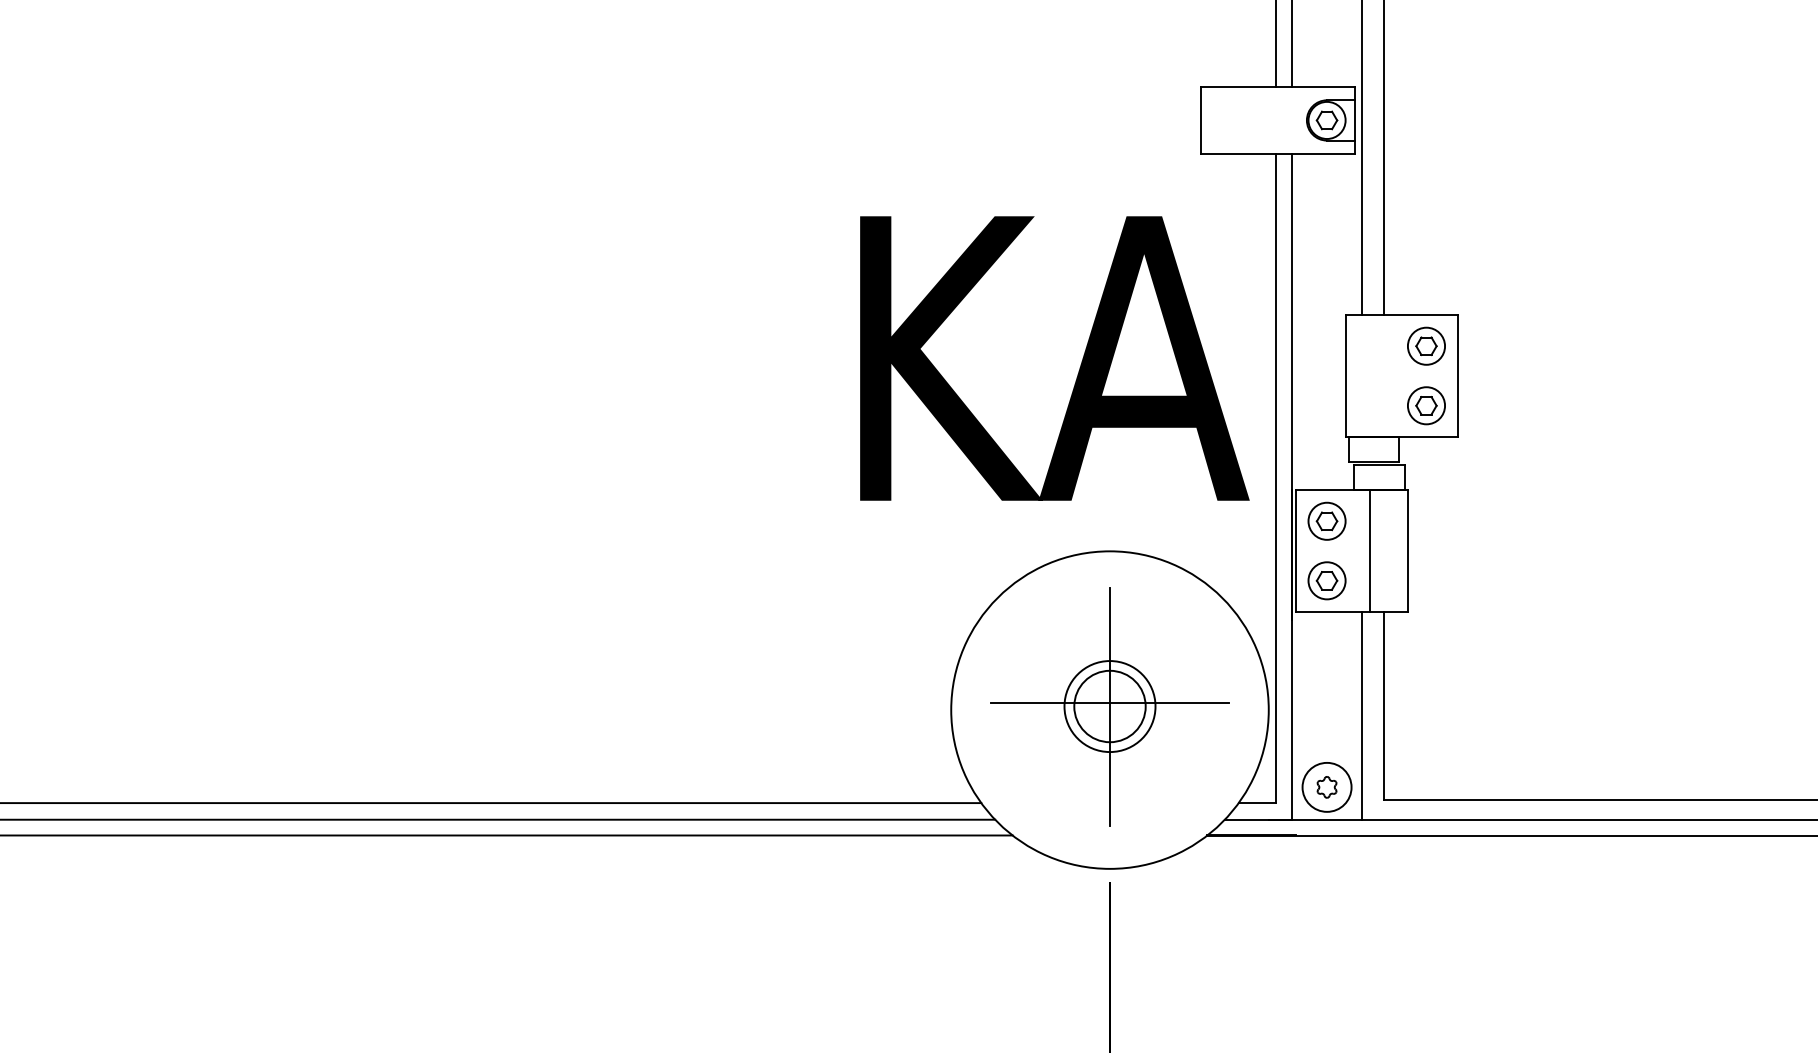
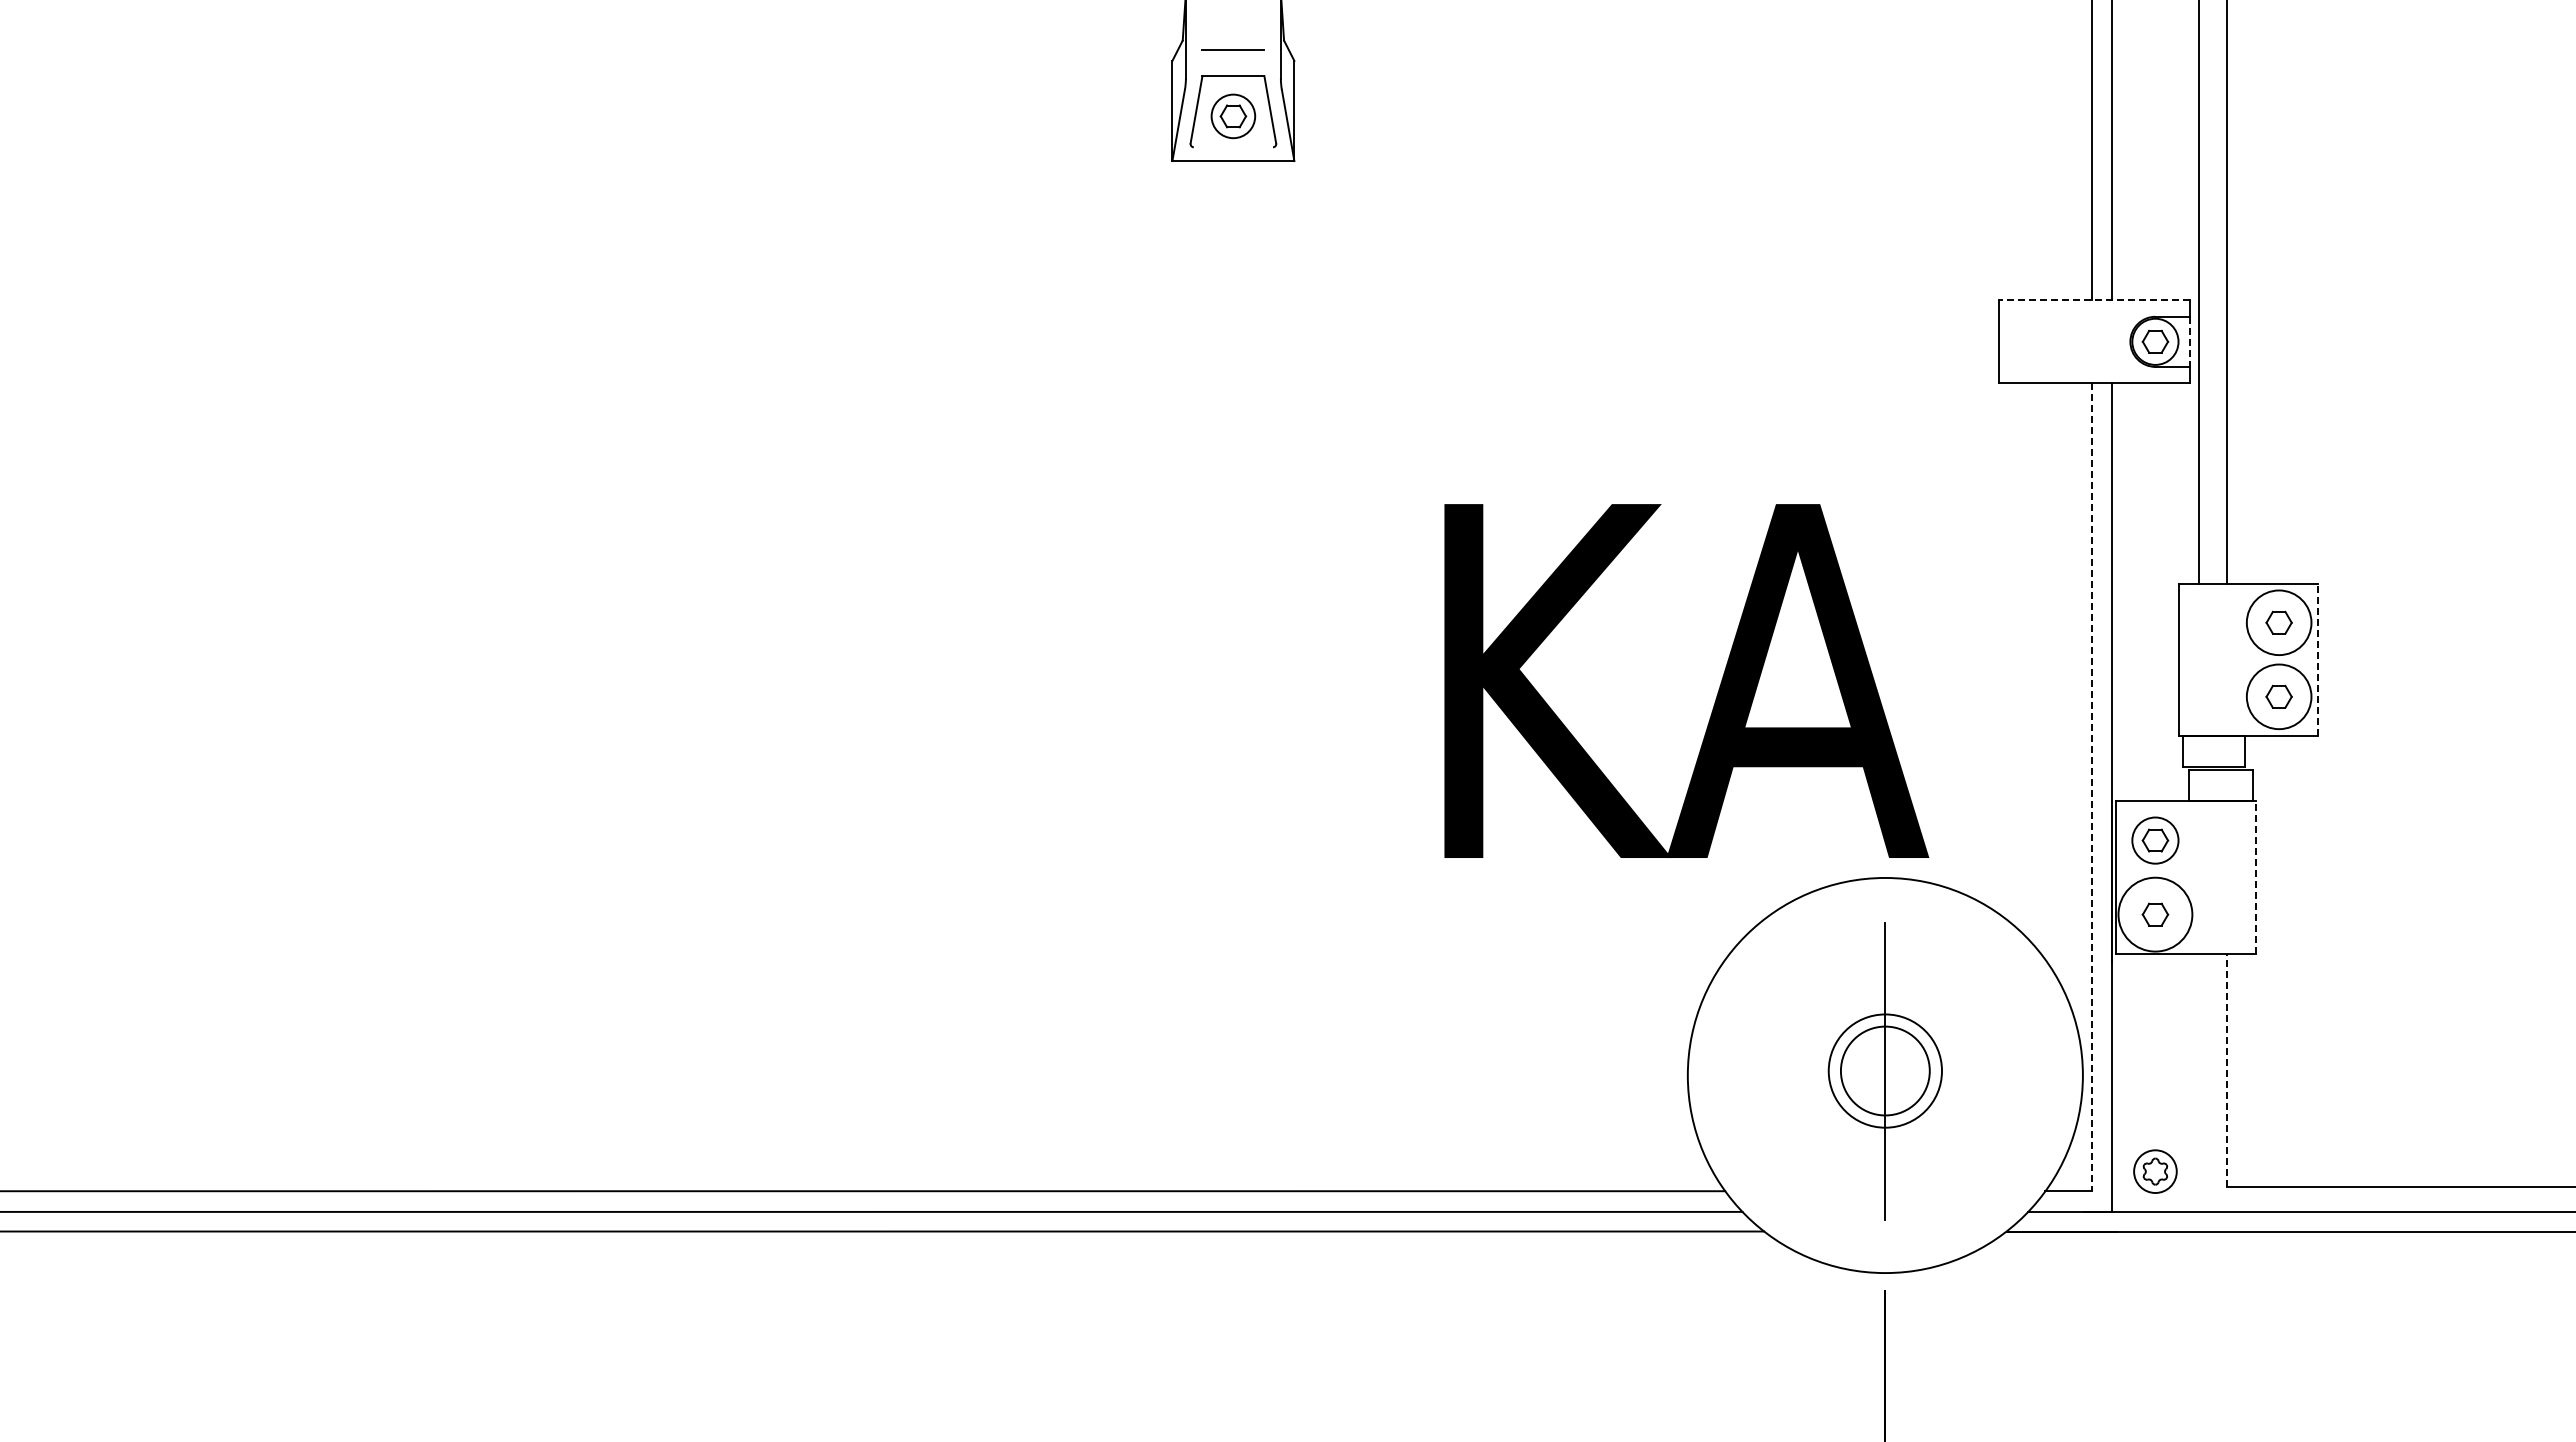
line: (1278, 87) -> (2094, 300), solid -> dashed
line: (1355, 120) -> (2190, 342), solid -> dashed
circle: (1426, 346) -> (2279, 622), size x1.4
text: (1054, 358) -> (1686, 680), moved
line: (1458, 375) -> (2318, 659), solid -> dashed
circle: (1426, 405) -> (2279, 696), size x1.4
line: (1276, 478) -> (2092, 787), solid -> dashed
line: (1370, 550) -> (2209, 877), removed
line: (1407, 550) -> (2255, 877), solid -> dashed
circle: (1327, 580) -> (2155, 914), size x1.6
line: (1110, 702) -> (1885, 1066), removed
line: (1384, 706) -> (2226, 1070), solid -> dashed
line: (1362, 715) -> (2199, 1082), removed
circle: (1326, 787) -> (2154, 1171), size x0.7

